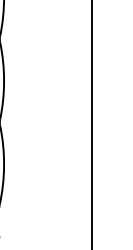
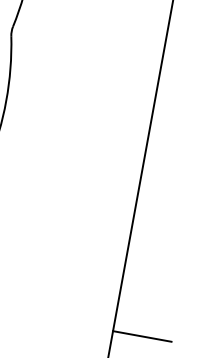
line: (109, 205) -> (141, 336), added

